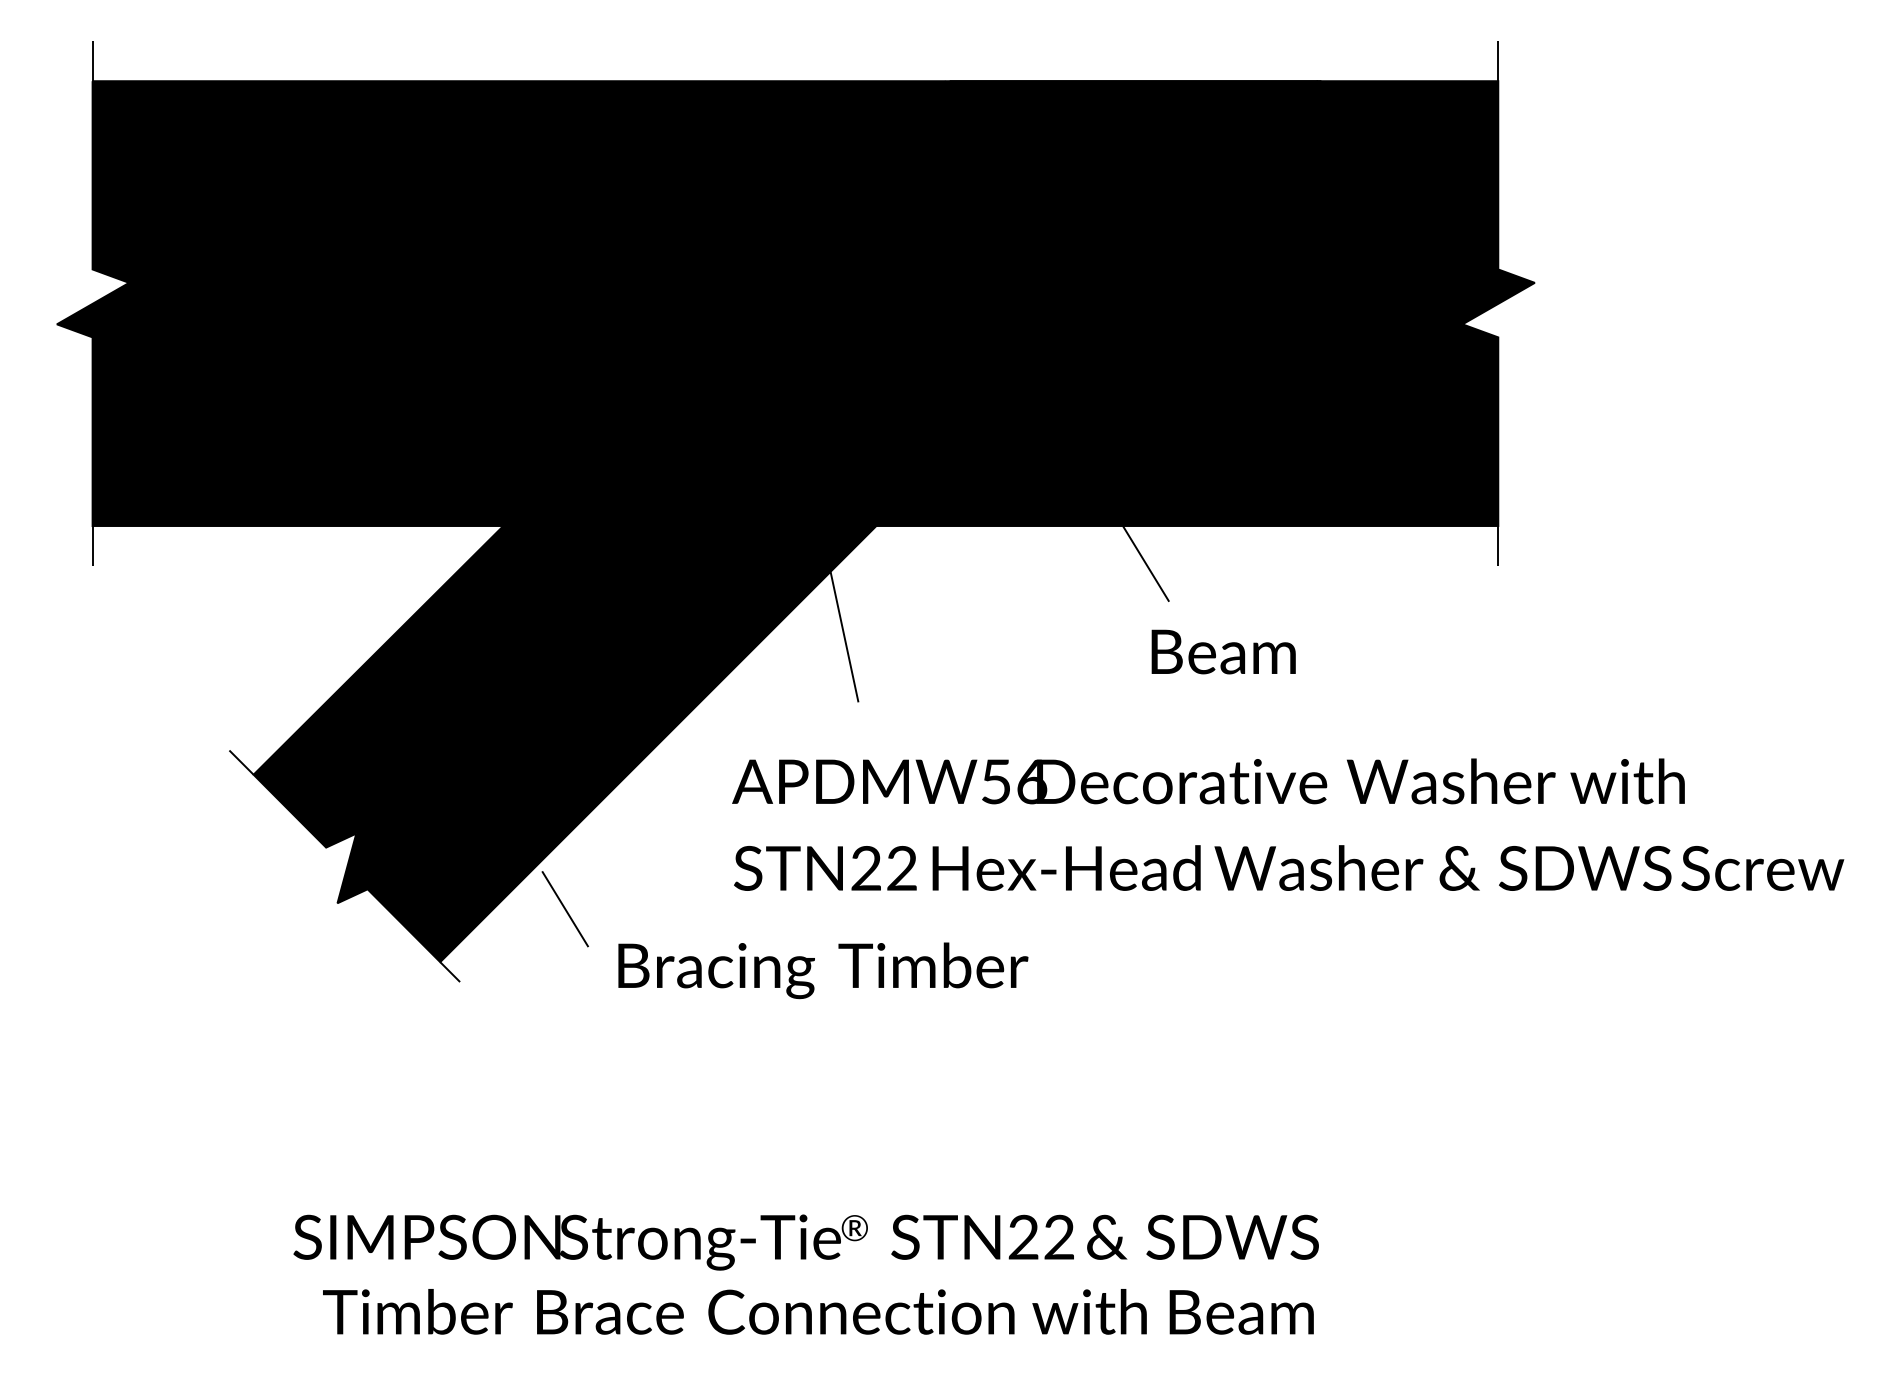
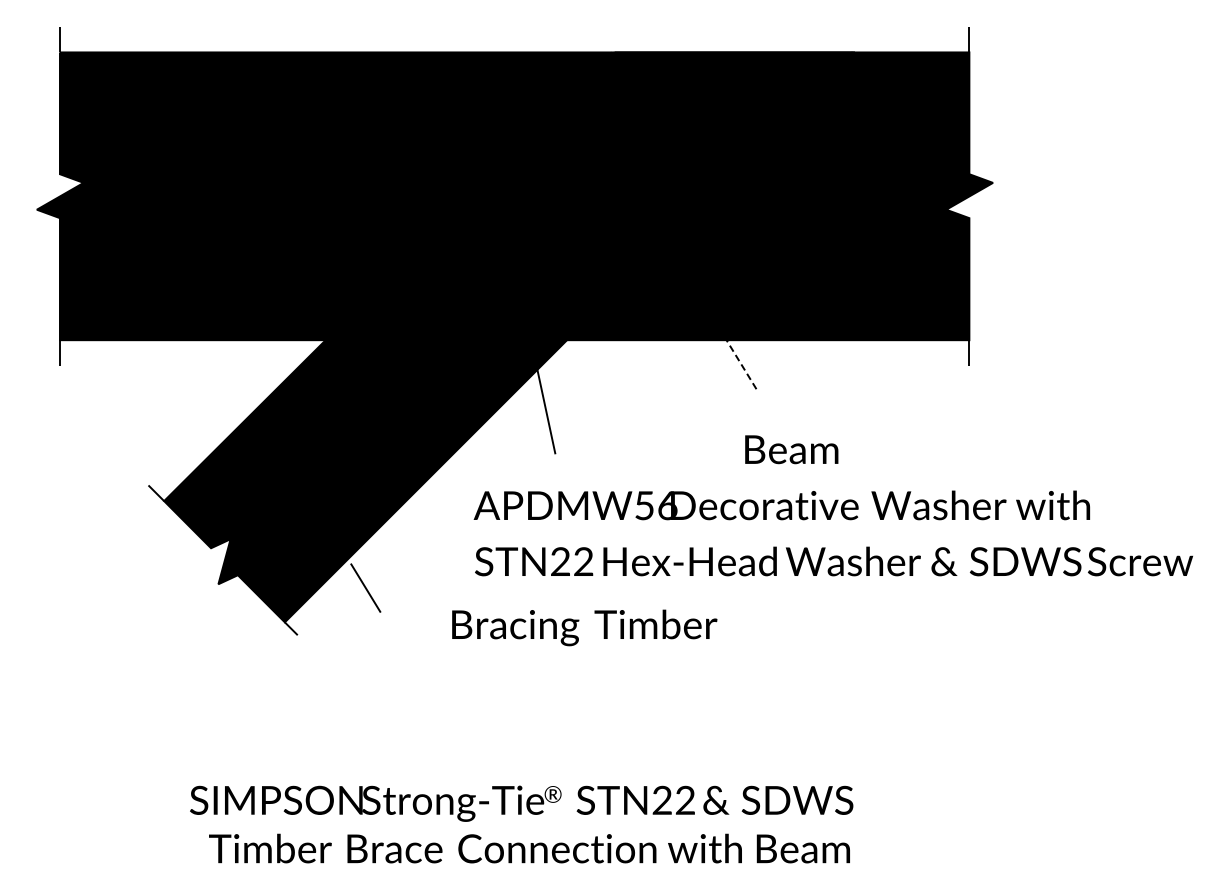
line: (1146, 563) -> (741, 364), solid -> dashed
text: (1223, 651) -> (791, 449), moved
text: (822, 970) -> (584, 627), moved

